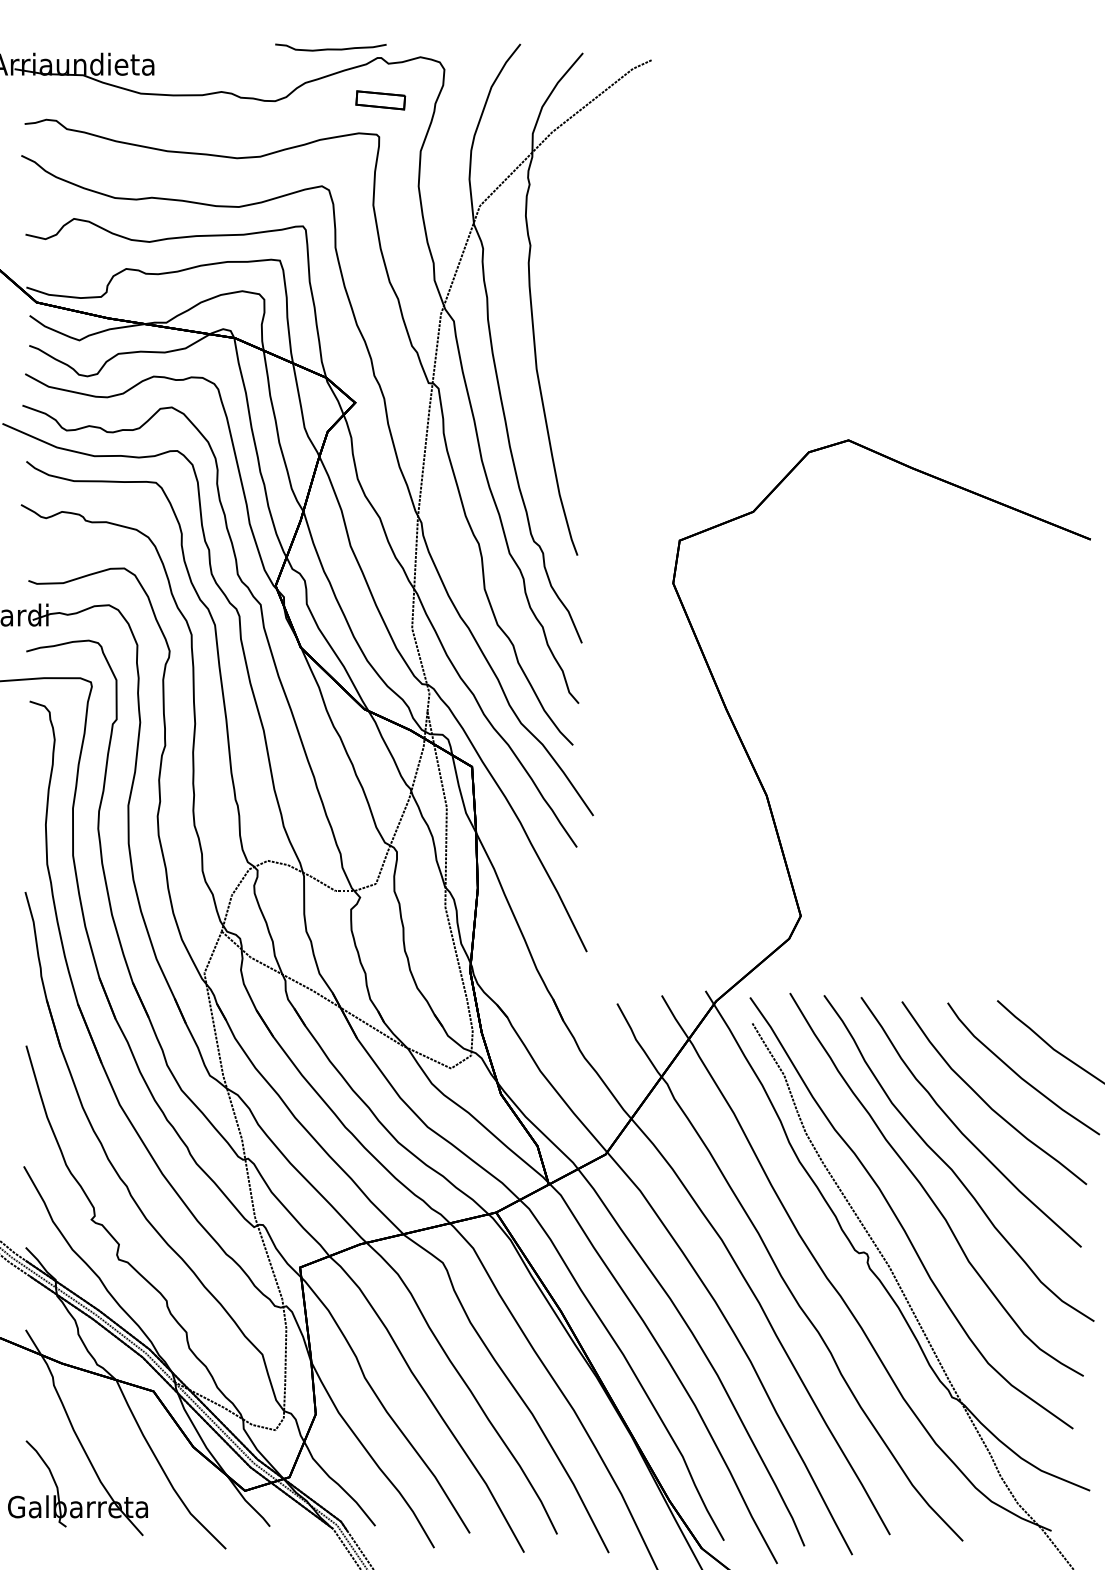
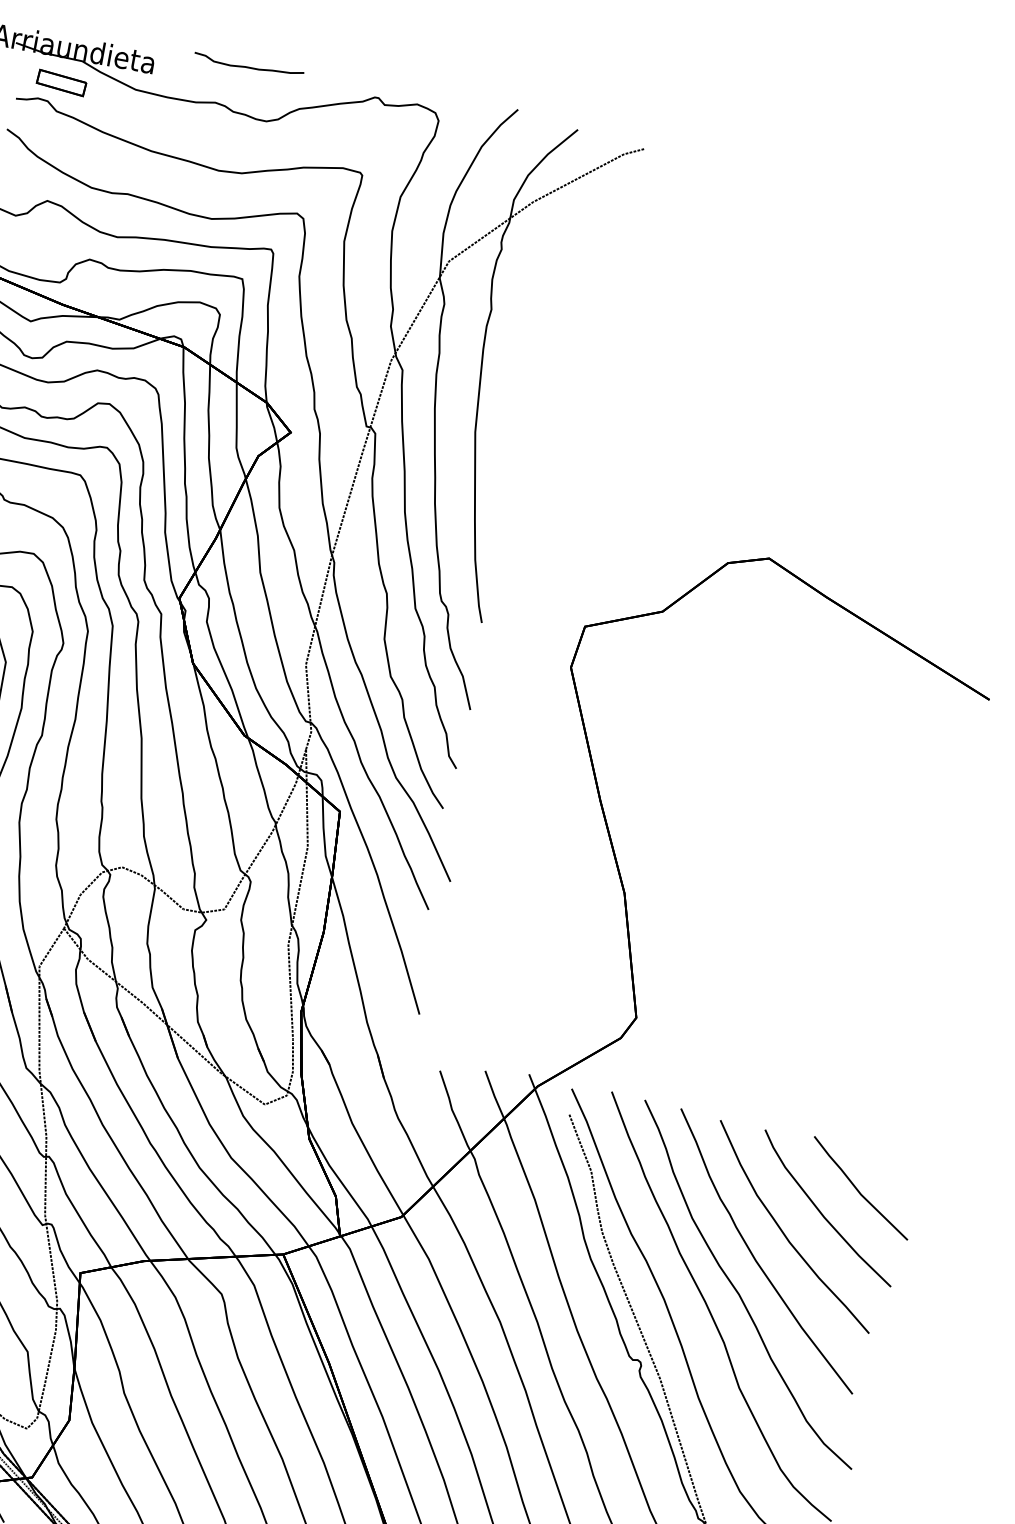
curve: (330, 48) -> (248, 66), moved
part: (380, 100) -> (61, 83), moved

